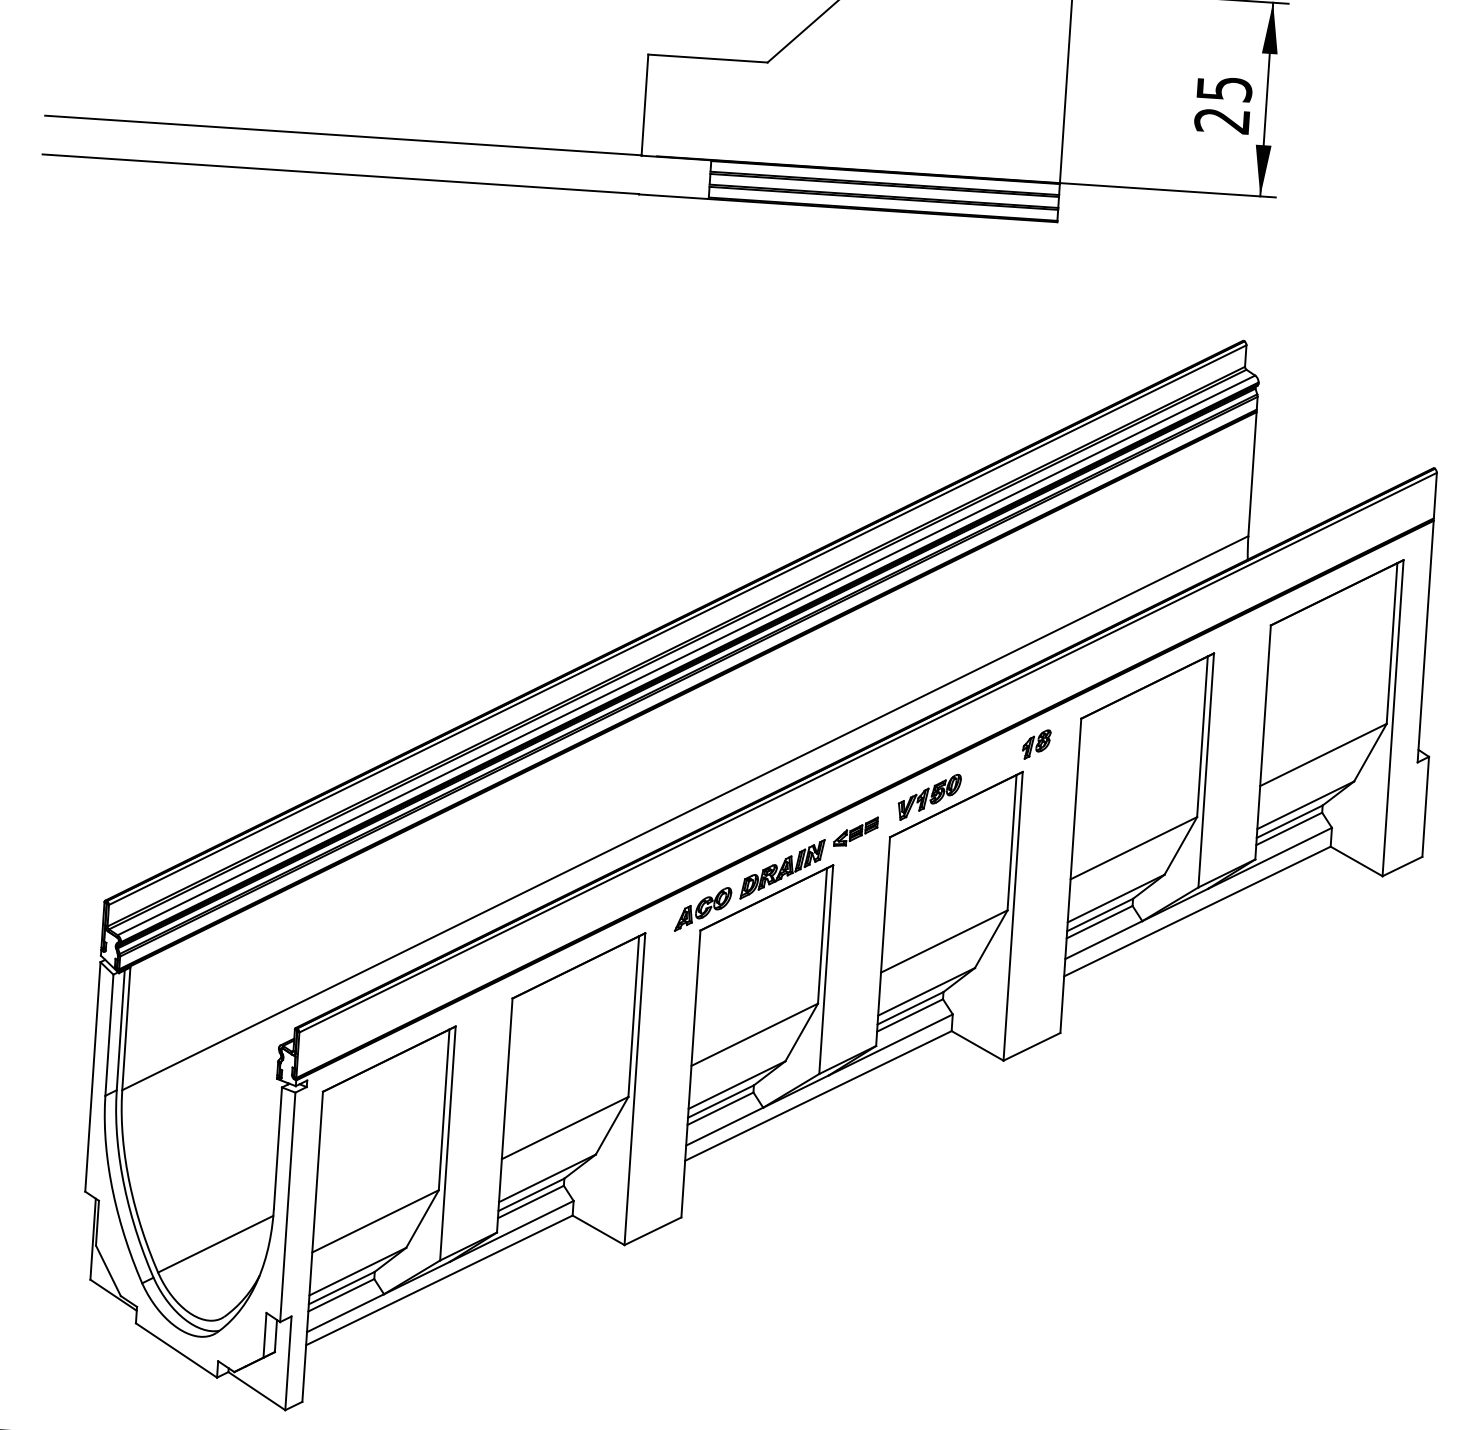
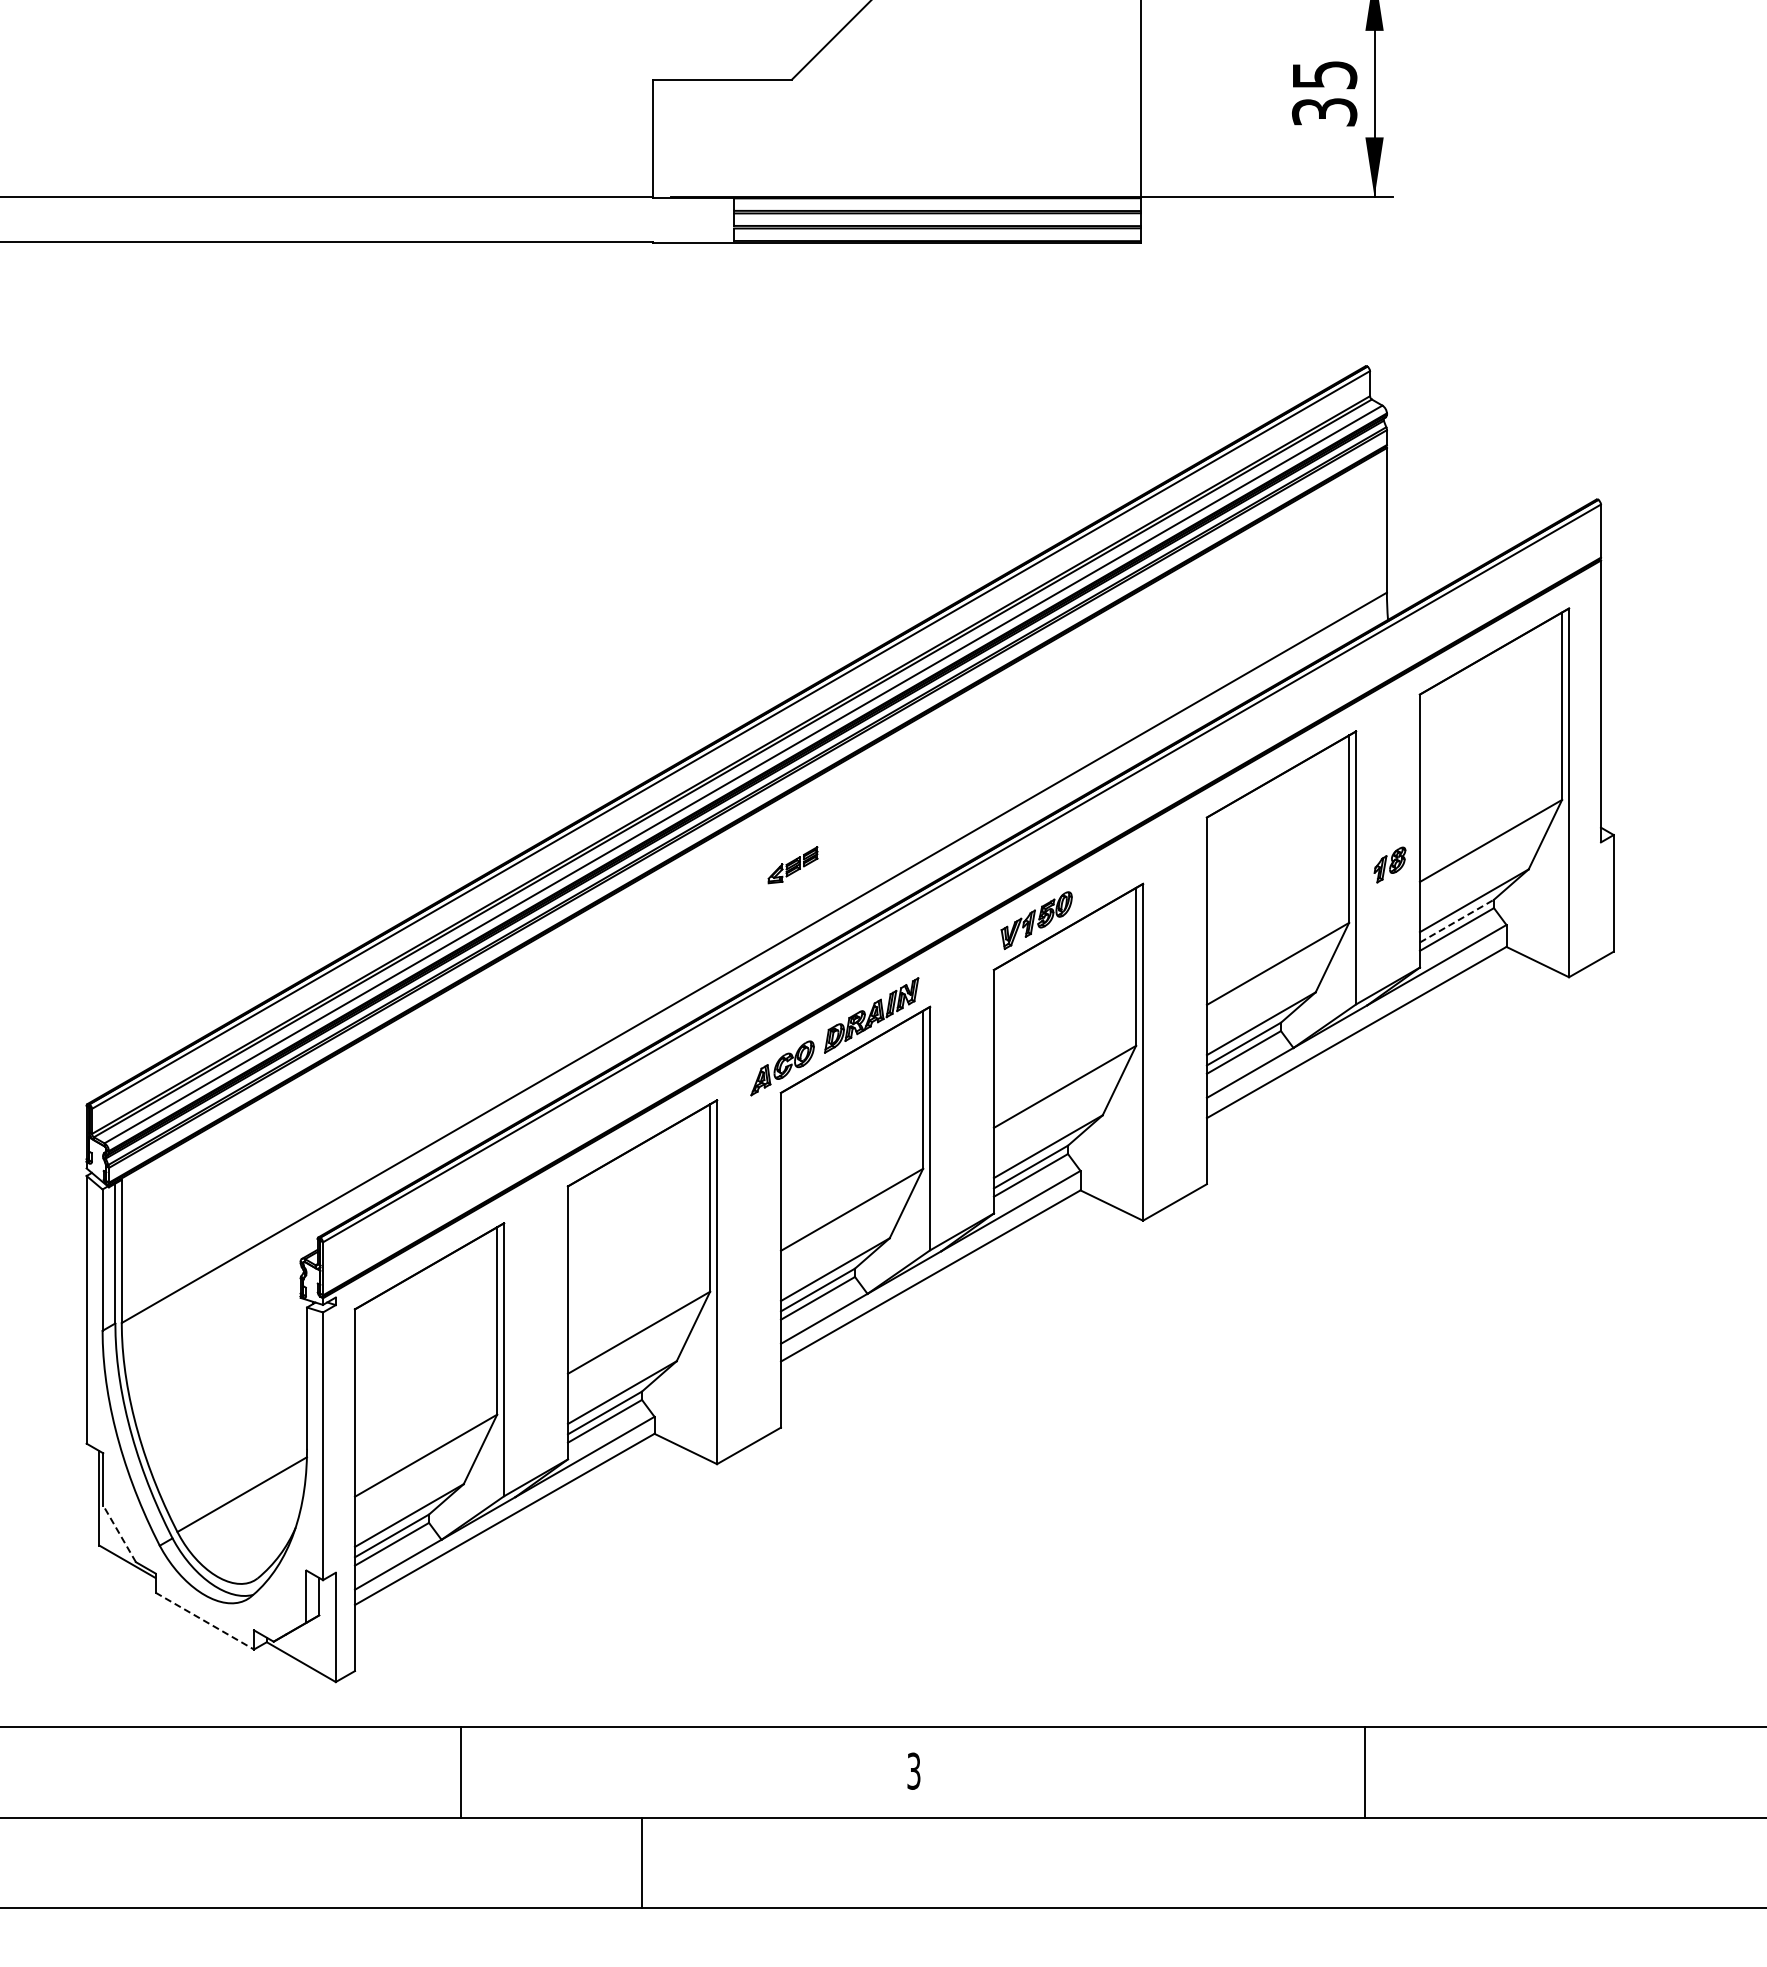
text: (1222, 121) -> (1324, 112), 25 -> 35
part: (1036, 744) -> (1389, 864), moved
line: (1289, 822) -> (1456, 921), solid -> dashed
part: (855, 831) -> (792, 865), moved
line: (108, 1270) -> (119, 1533), solid -> dashed
line: (176, 1350) -> (204, 1621), solid -> dashed

